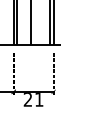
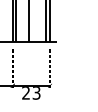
text: (39, 100) -> (36, 93), 21 -> 23

